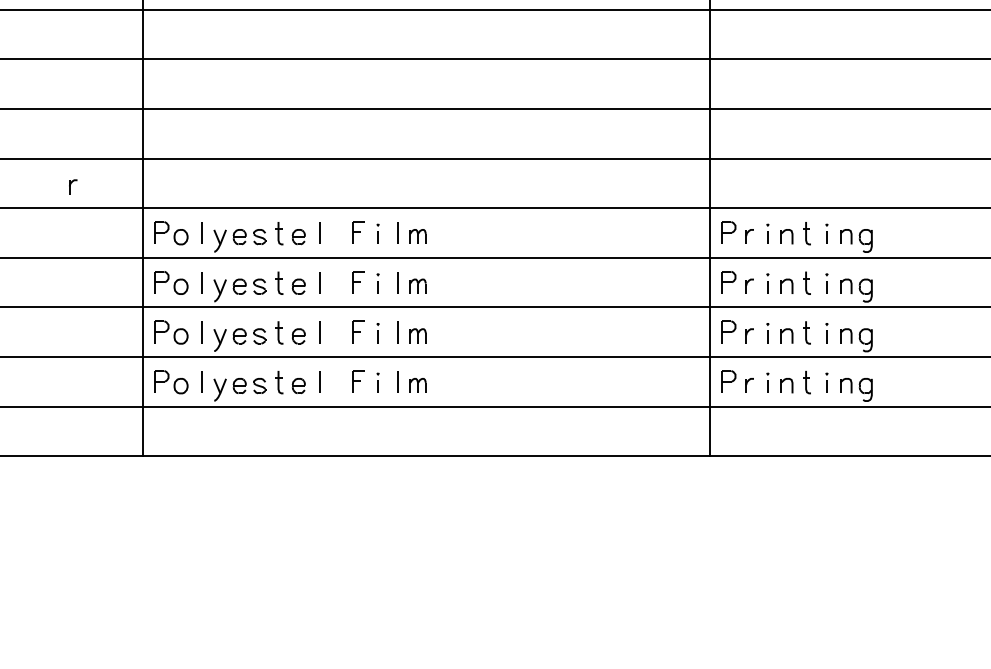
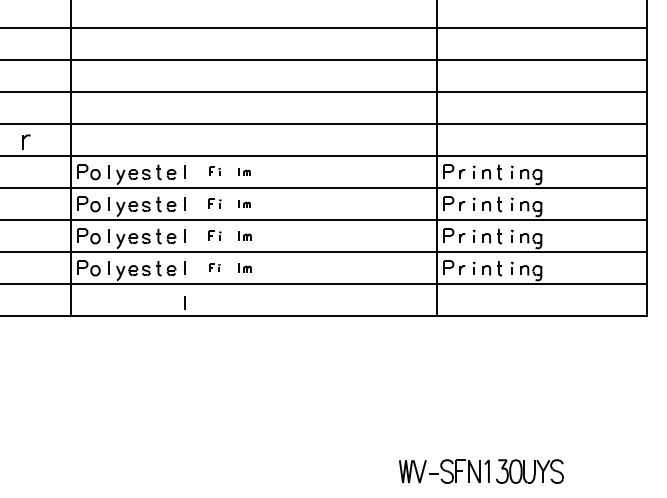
part: (72, 185) -> (25, 141), size x1.6
part: (365, 232) -> (214, 171), size x0.6
part: (411, 232) -> (244, 171), size x0.6
part: (365, 281) -> (214, 203), size x0.7
part: (411, 281) -> (244, 203), size x0.6
part: (365, 331) -> (214, 235), size x0.7
part: (411, 331) -> (244, 235), size x0.7
part: (365, 381) -> (214, 267), size x0.6
part: (411, 381) -> (244, 267), size x0.7
line: (318, 435) -> (184, 302), added

